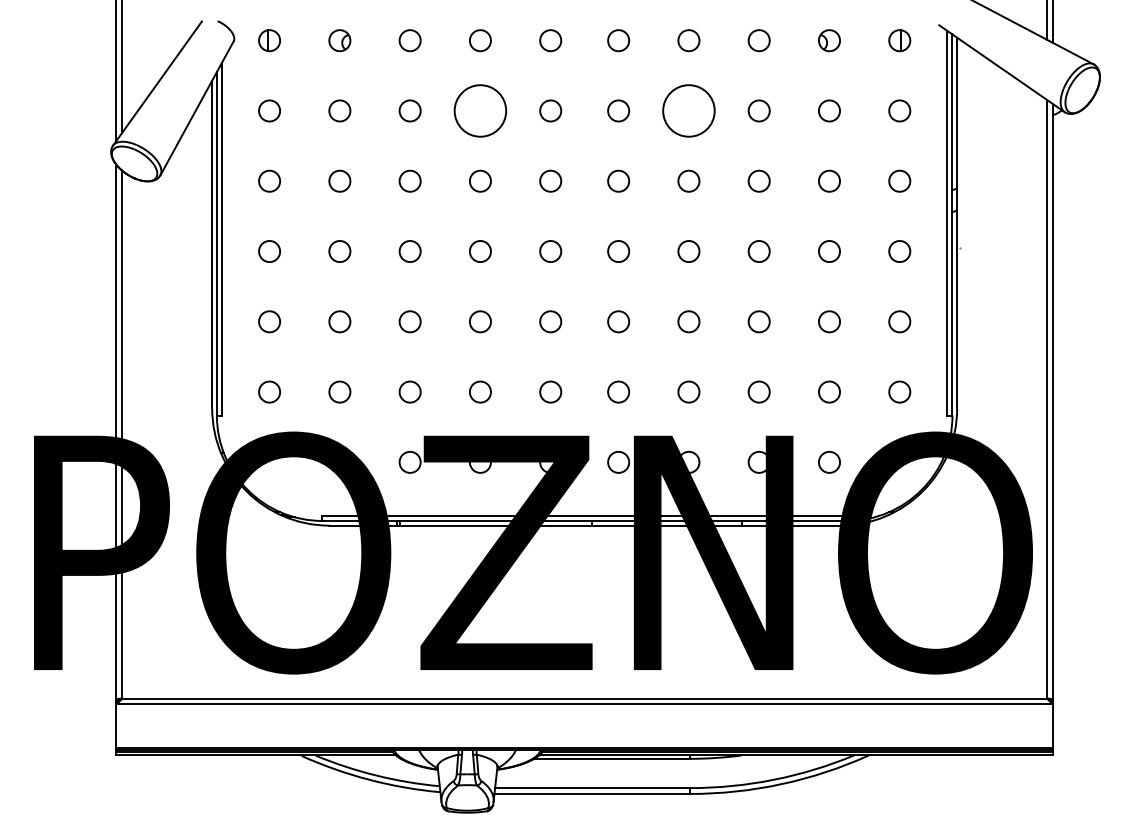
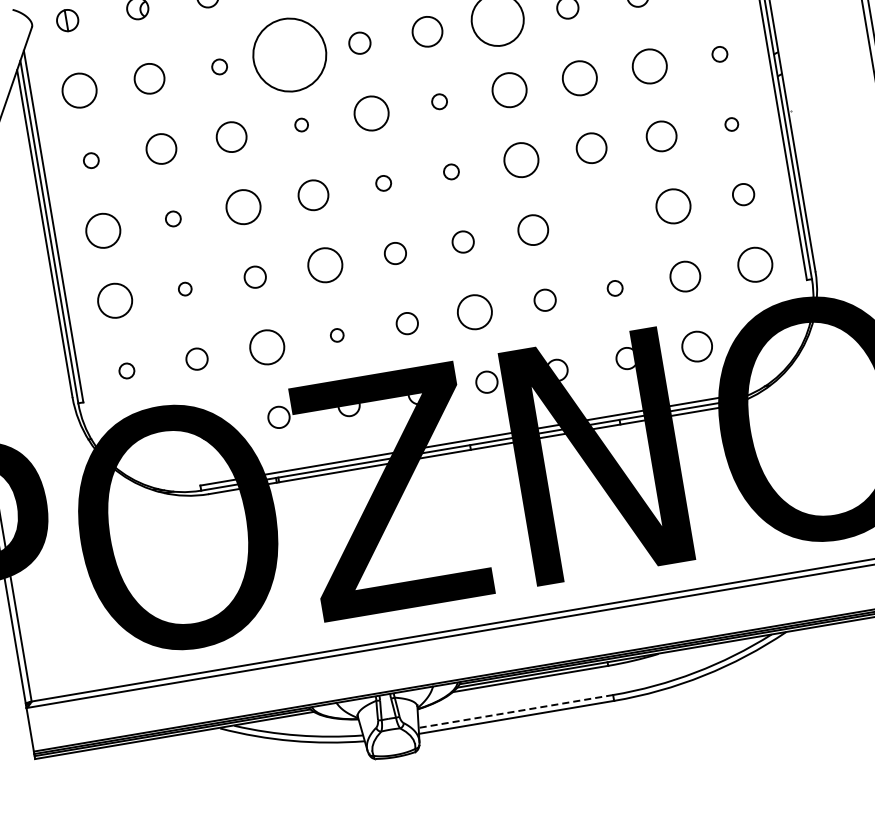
circle: (269, 110) -> (79, 90), size x1.6
circle: (339, 110) -> (149, 78), size x1.4
circle: (409, 110) -> (218, 66), size x0.7
circle: (480, 110) -> (289, 54), size x1.4
circle: (618, 110) -> (427, 31), size x1.4
circle: (269, 180) -> (91, 160), size x0.7
circle: (339, 180) -> (160, 148), size x1.4
circle: (409, 180) -> (230, 136), size x1.4
circle: (480, 180) -> (301, 124), size x0.6
circle: (550, 180) -> (371, 112), size x1.6
circle: (618, 180) -> (439, 101), size x0.7
circle: (688, 180) -> (509, 89), size x1.6
circle: (758, 180) -> (578, 77), size x1.6
circle: (829, 180) -> (649, 65), size x1.6
circle: (899, 180) -> (719, 53), size x0.7
circle: (269, 251) -> (103, 230), size x1.6
circle: (339, 251) -> (172, 219), size x0.7
circle: (409, 251) -> (242, 207), size x1.6
circle: (480, 251) -> (313, 195), size x1.4
circle: (550, 251) -> (383, 183), size x0.7
circle: (618, 251) -> (451, 171), size x0.7
circle: (688, 251) -> (521, 160), size x1.6
circle: (758, 251) -> (590, 148), size x1.4
circle: (829, 251) -> (661, 136), size x1.4
circle: (899, 251) -> (731, 124), size x0.6
circle: (269, 321) -> (114, 300), size x1.6
circle: (339, 321) -> (184, 288), size x0.6
circle: (480, 321) -> (325, 265), size x1.6
circle: (688, 321) -> (532, 229), size x1.4
circle: (758, 321) -> (602, 218), removed
circle: (829, 321) -> (673, 206), size x1.6
circle: (269, 391) -> (126, 370), size x0.7
circle: (409, 391) -> (266, 346), size x1.6
circle: (480, 391) -> (337, 334), size x0.6
circle: (618, 391) -> (474, 311), size x1.6
circle: (758, 391) -> (614, 287), size x0.7
circle: (829, 391) -> (685, 275), size x1.4
circle: (899, 391) -> (755, 264), size x1.6
circle: (829, 462) -> (697, 346), size x1.4
line: (592, 788) -> (515, 711), solid -> dashed

